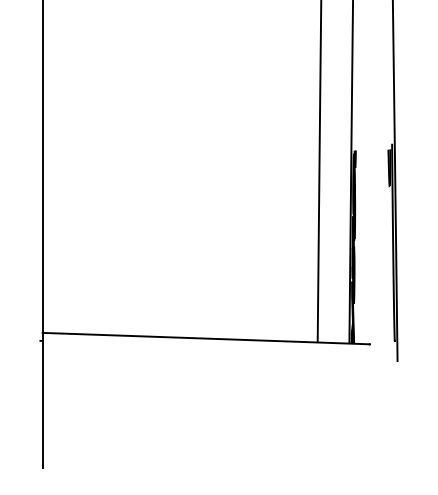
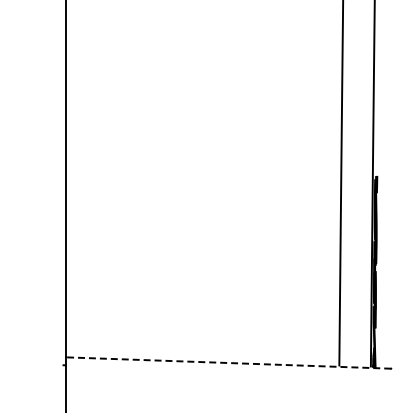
line: (206, 338) -> (228, 362), solid -> dashed

